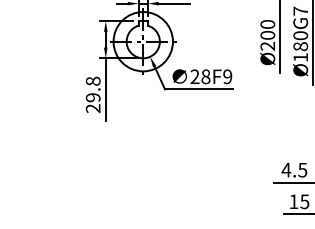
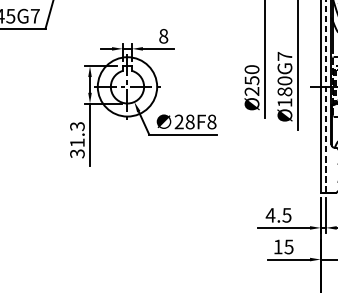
text: (267, 35) -> (251, 80), Ø200 -> Ø250
text: (227, 76) -> (211, 121), 28F9 -> 28F8
text: (93, 95) -> (77, 140), 29.8 -> 31.3

